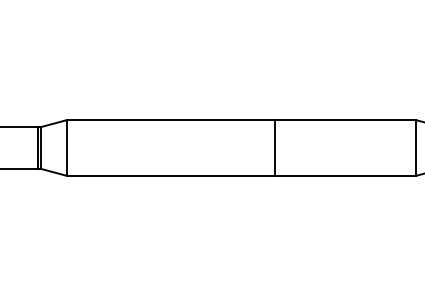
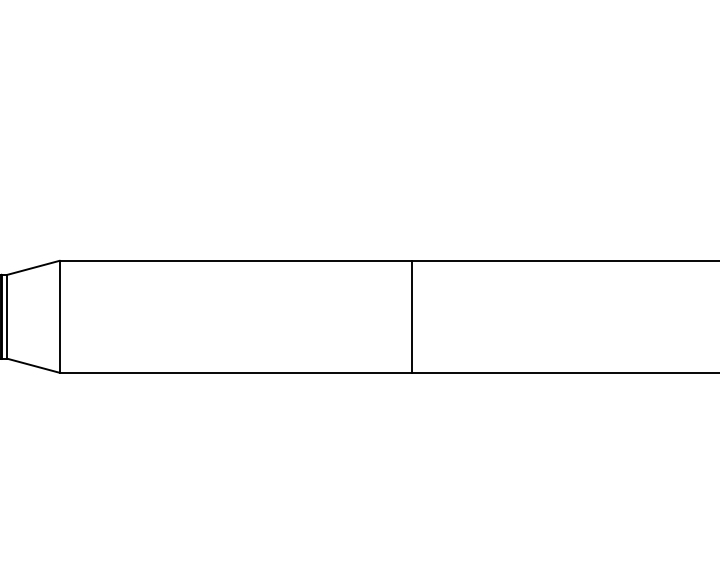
line: (274, 147) -> (411, 315), moved

